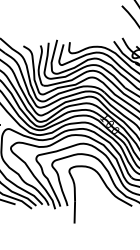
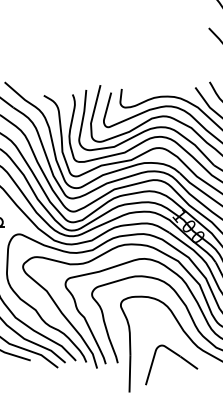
part: (99, 206) -> (171, 363), added

